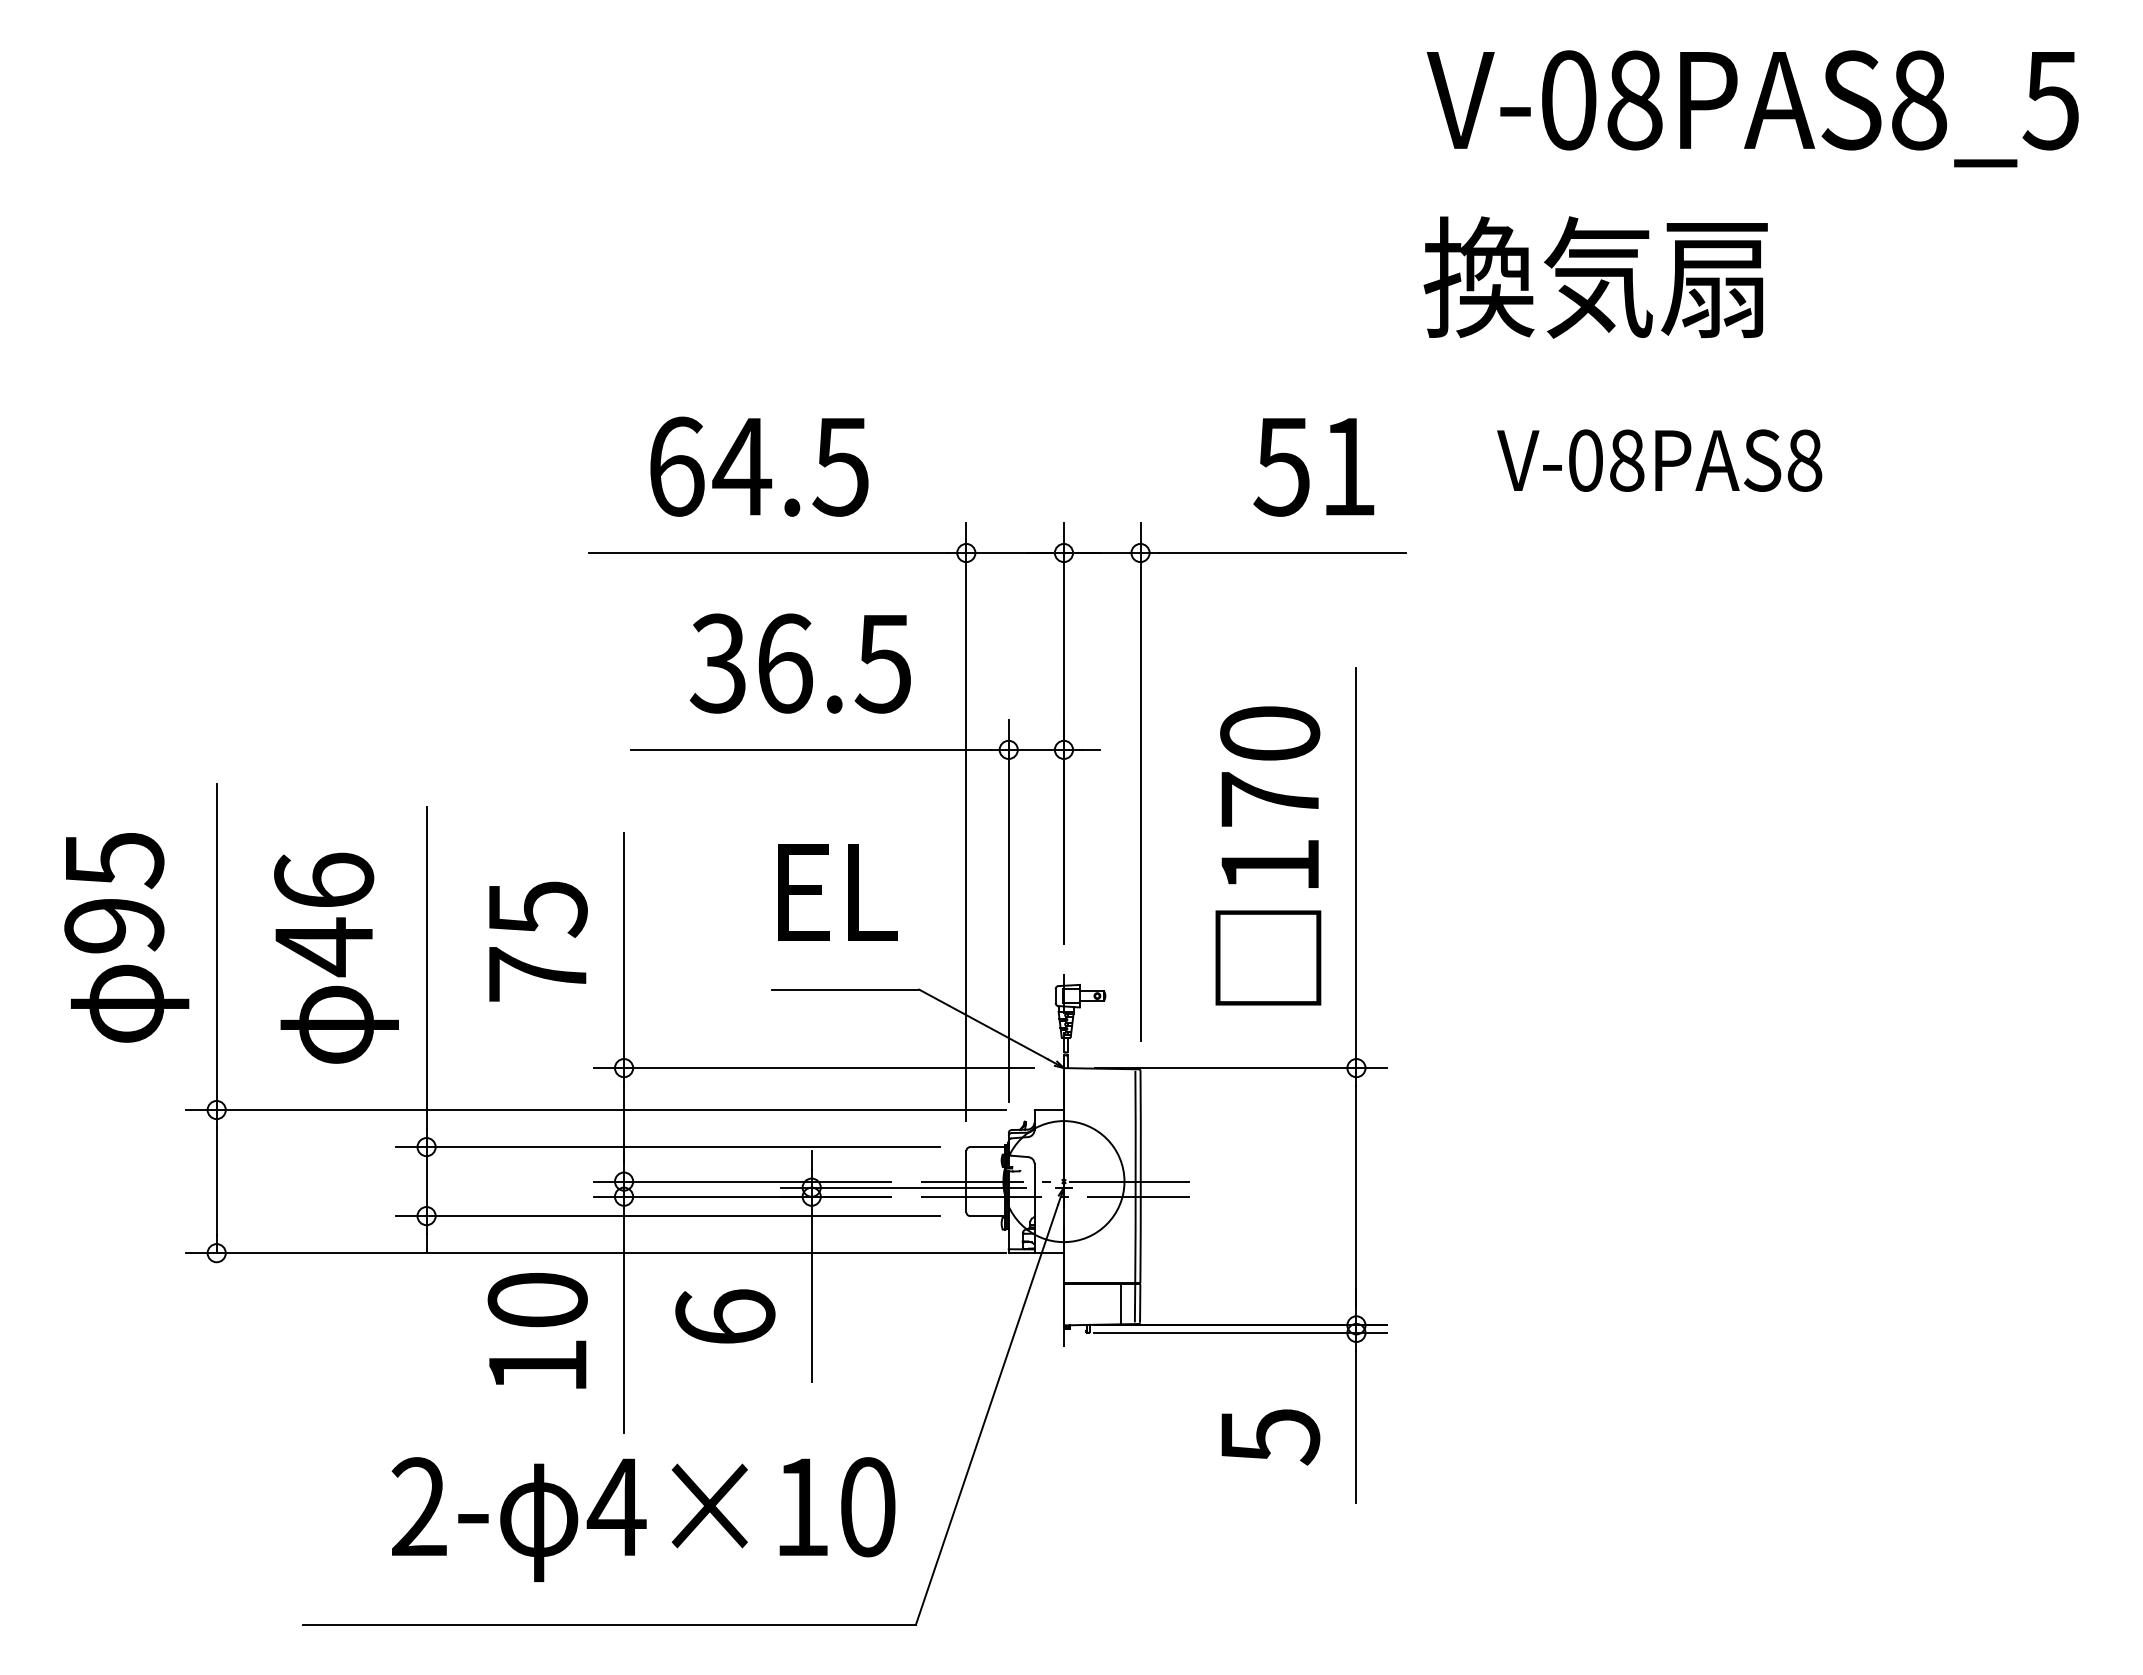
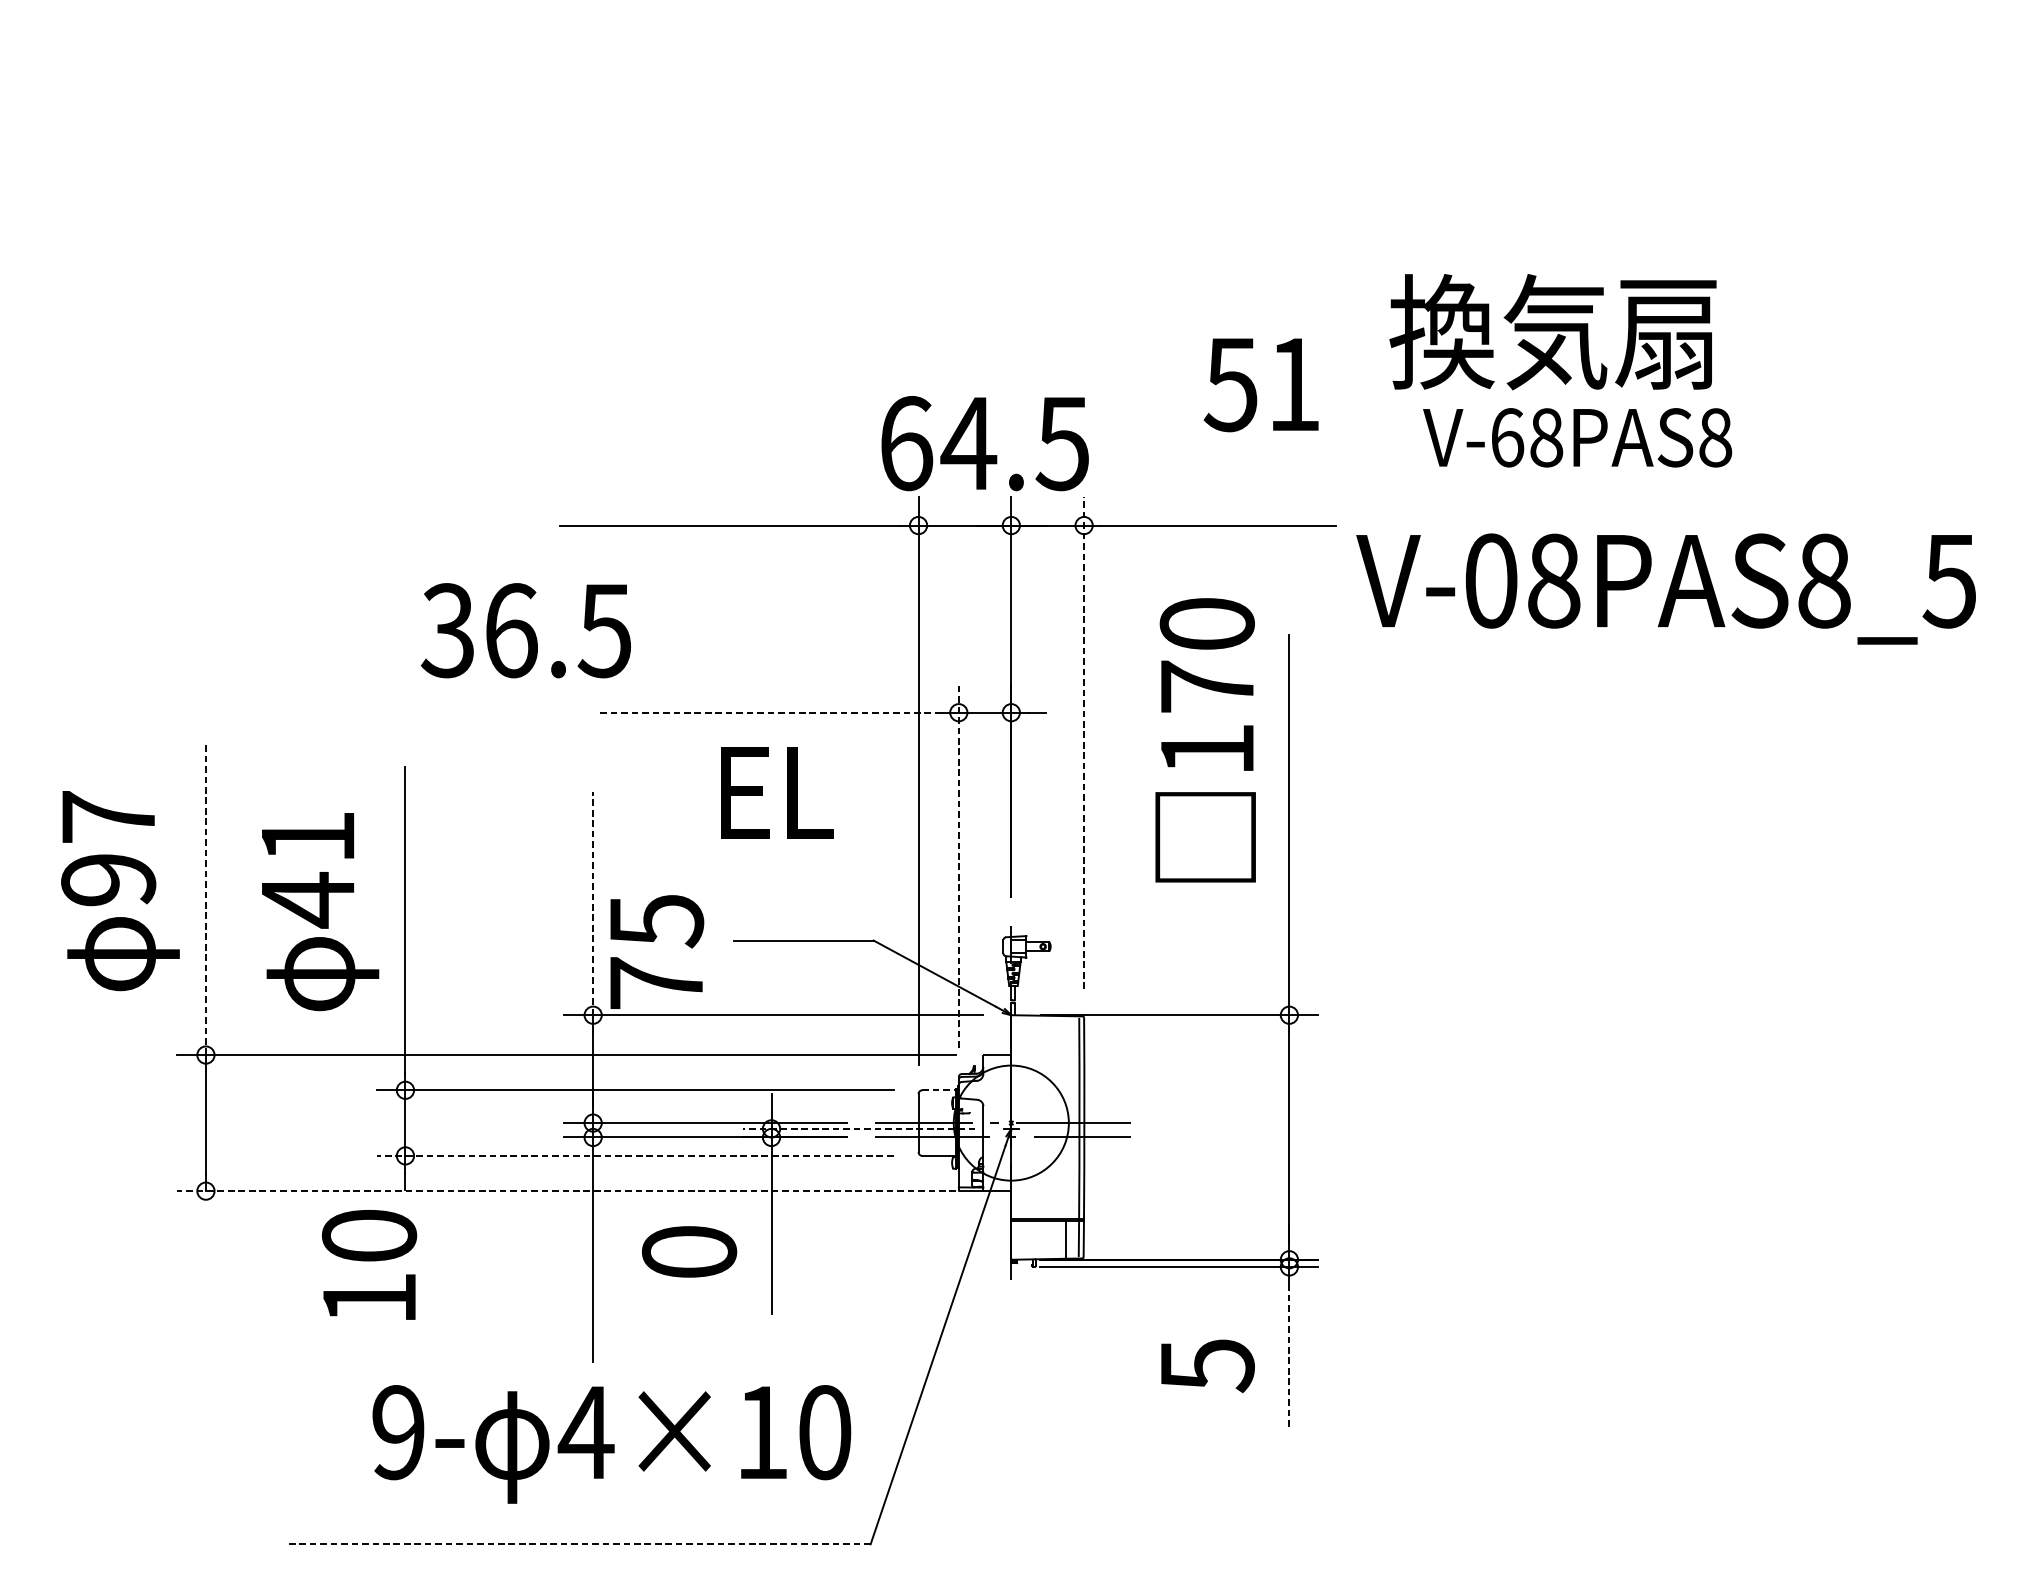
text: (1752, 108) -> (1665, 588), moved
text: (1595, 277) -> (1552, 332), moved
text: (1586, 460) -> (1508, 437), V-08PAS8 -> V-68PAS8
text: (759, 466) -> (985, 443), moved
text: (1313, 467) -> (1260, 385), moved
text: (799, 663) -> (525, 630), moved
line: (810, 749) -> (770, 712), solid -> dashed
line: (1140, 781) -> (1084, 742), solid -> dashed
text: (1268, 855) -> (1205, 739), moved
text: (115, 860) -> (109, 817), 95 -> 97
text: (324, 879) -> (308, 835), 46 -> 41
text: (837, 892) -> (777, 793), moved
line: (1008, 910) -> (958, 865), solid -> dashed
text: (538, 941) -> (657, 951), moved
line: (216, 946) -> (205, 899), solid -> dashed
line: (624, 950) -> (593, 903), solid -> dashed
line: (987, 1147) -> (938, 1090), solid -> dashed
line: (903, 1187) -> (858, 1128), solid -> dashed
line: (668, 1216) -> (635, 1156), solid -> dashed
line: (596, 1253) -> (566, 1191), solid -> dashed
text: (725, 1316) -> (689, 1251), 6 -> 0
text: (537, 1330) -> (369, 1264), moved
line: (1356, 1427) -> (1289, 1356), solid -> dashed
text: (418, 1507) -> (397, 1432), 2- -> 9-
line: (609, 1624) -> (579, 1544), solid -> dashed

